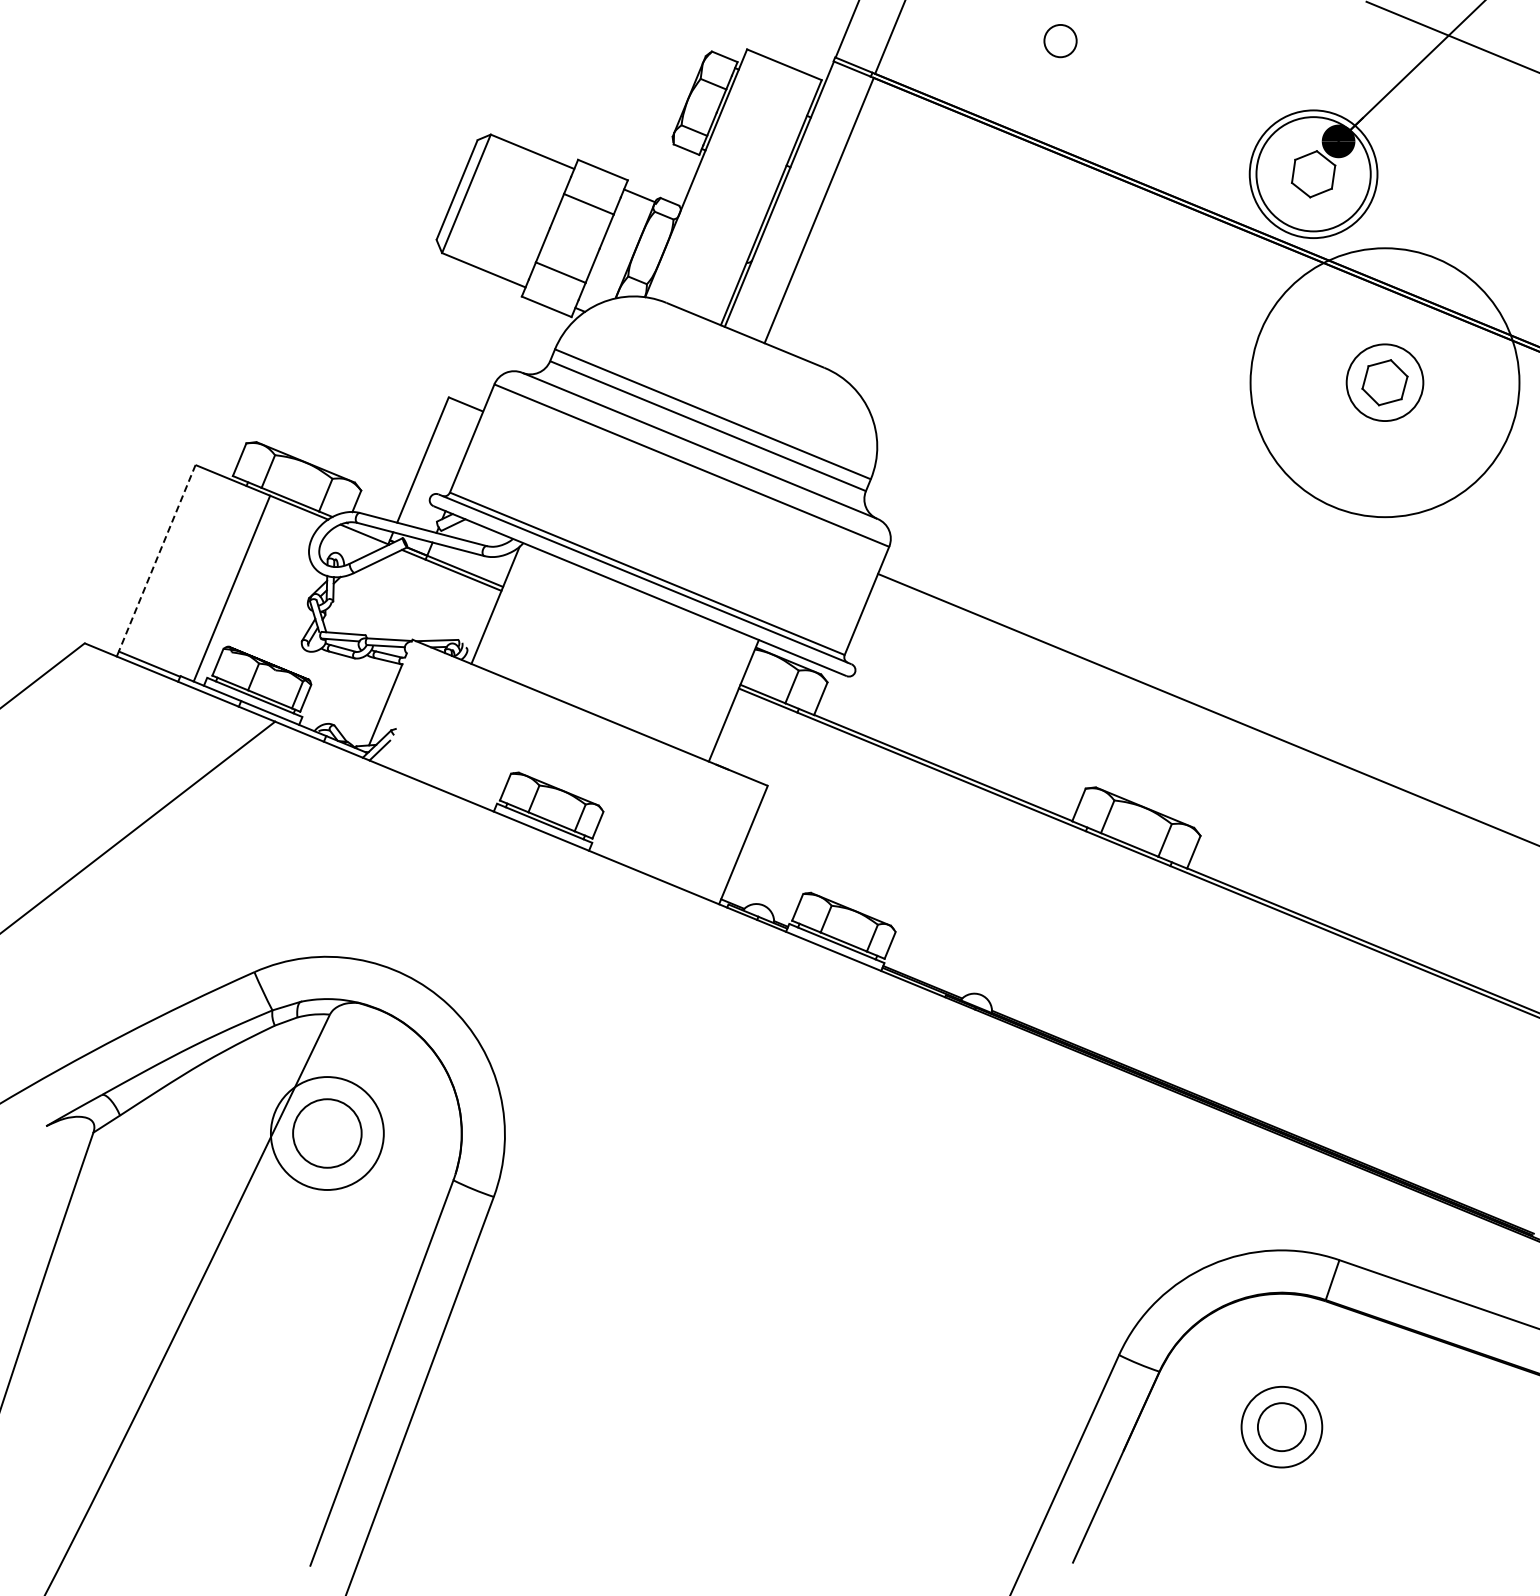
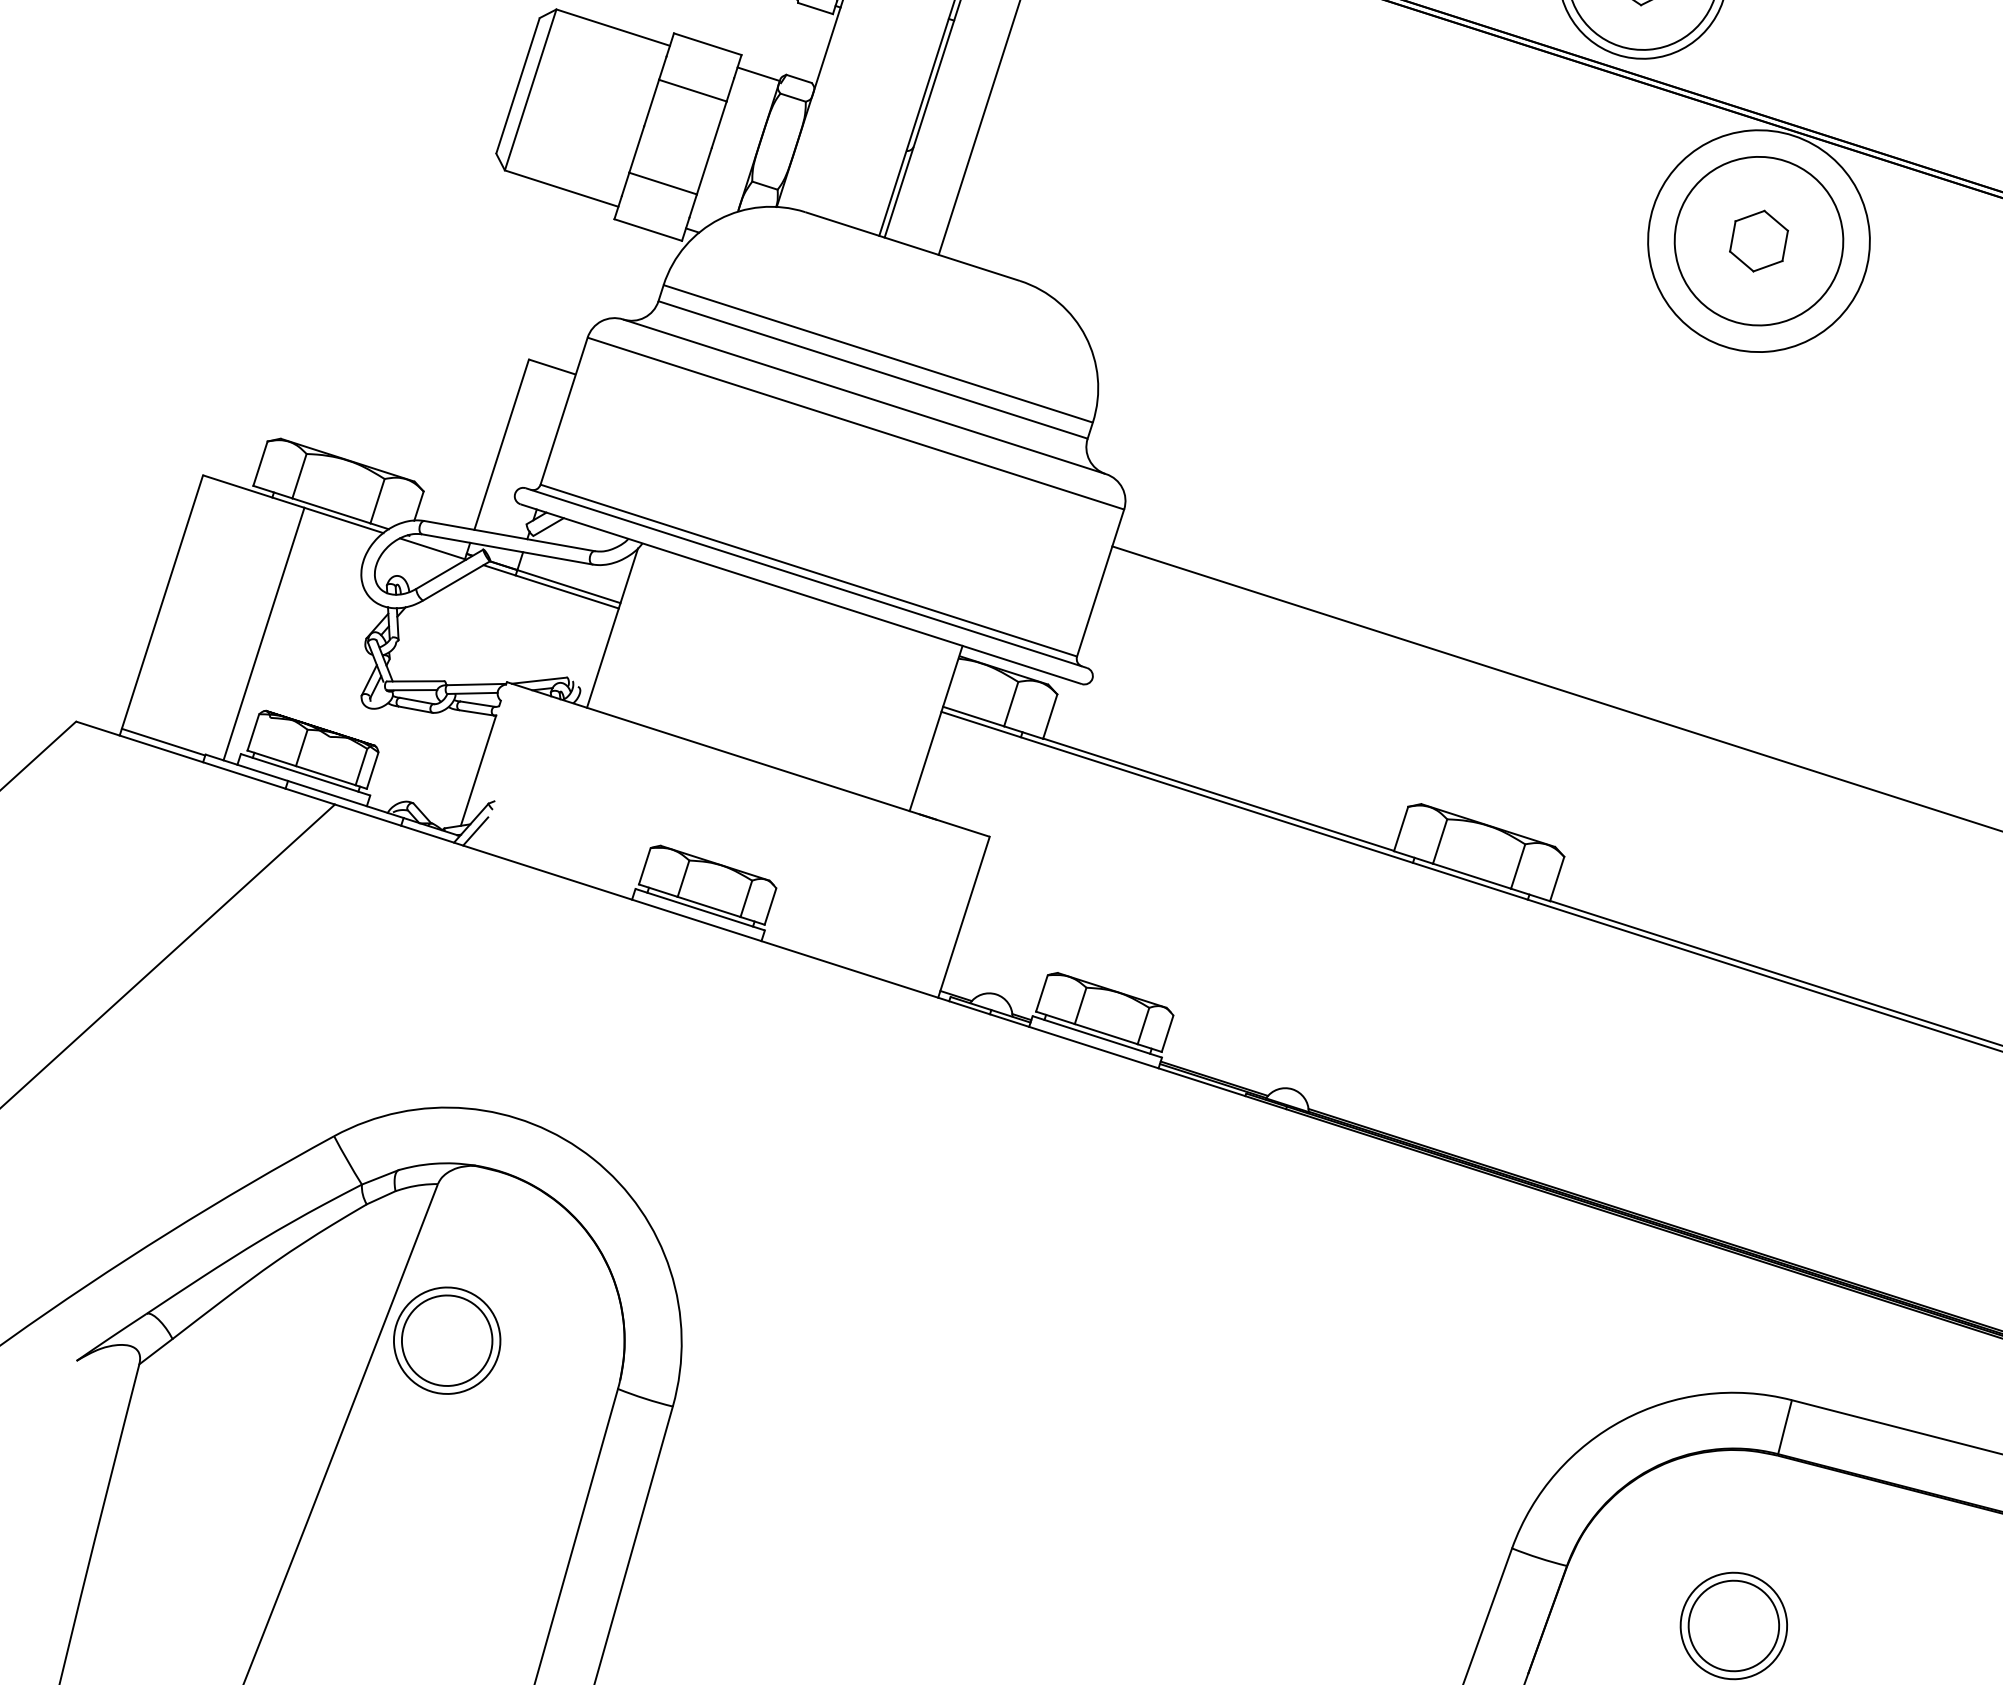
circle: (1384, 382) -> (1758, 240), size x1.67
circle: (1385, 382) -> (1759, 240), size x0.62
line: (157, 558) -> (162, 602), dashed -> solid
circle: (327, 1133) -> (447, 1340), size x0.71
circle: (1281, 1426) -> (1733, 1625), size x1.43

